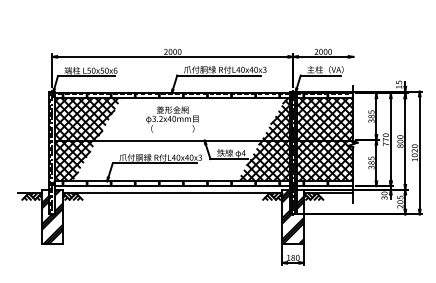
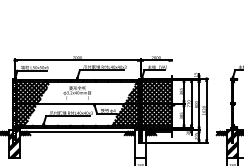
hatch: (293, 215) -> (140, 143), removed

